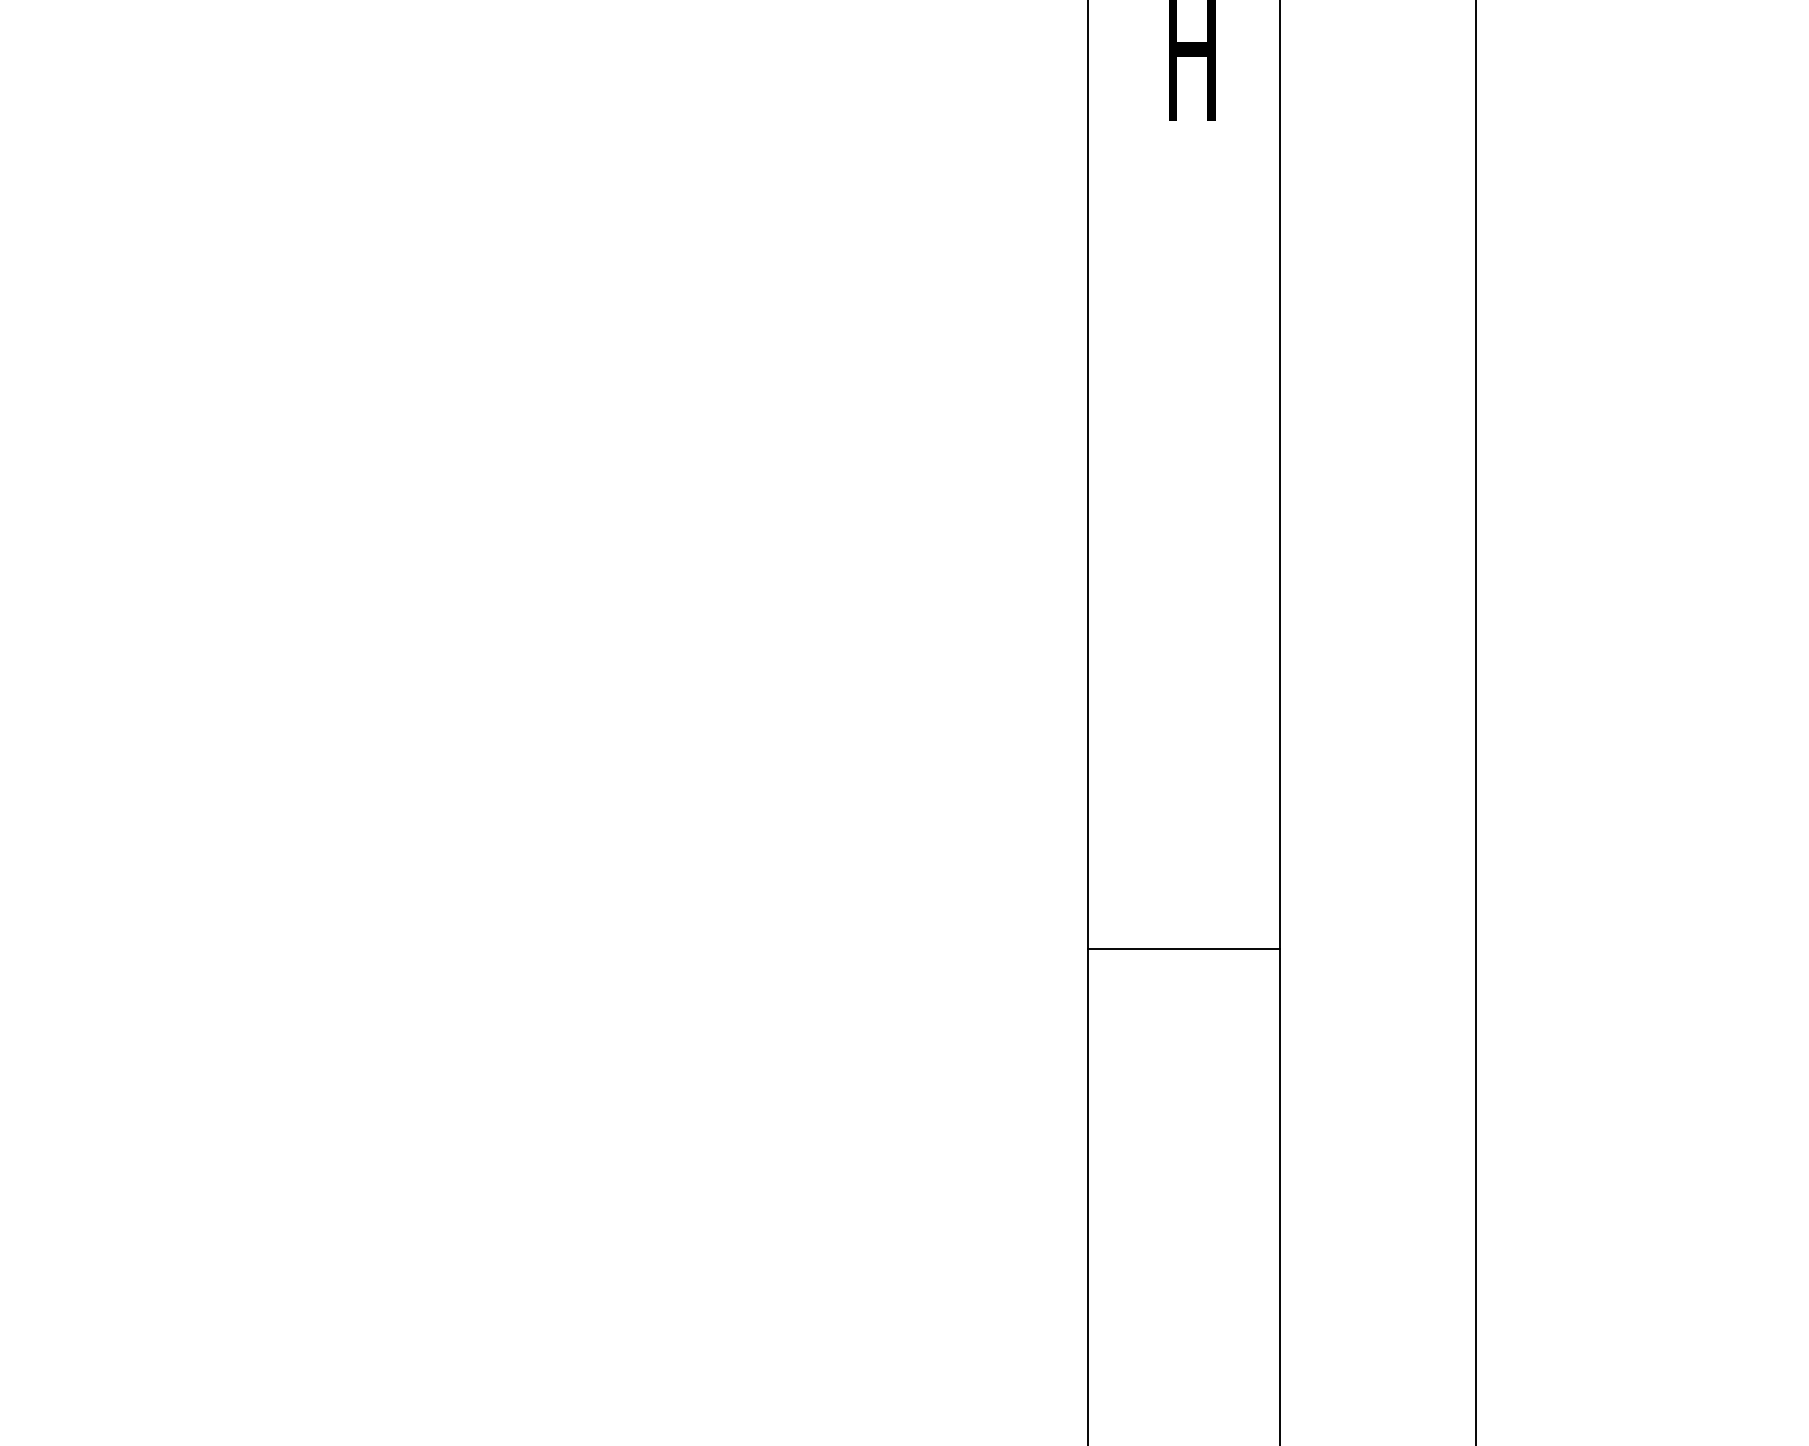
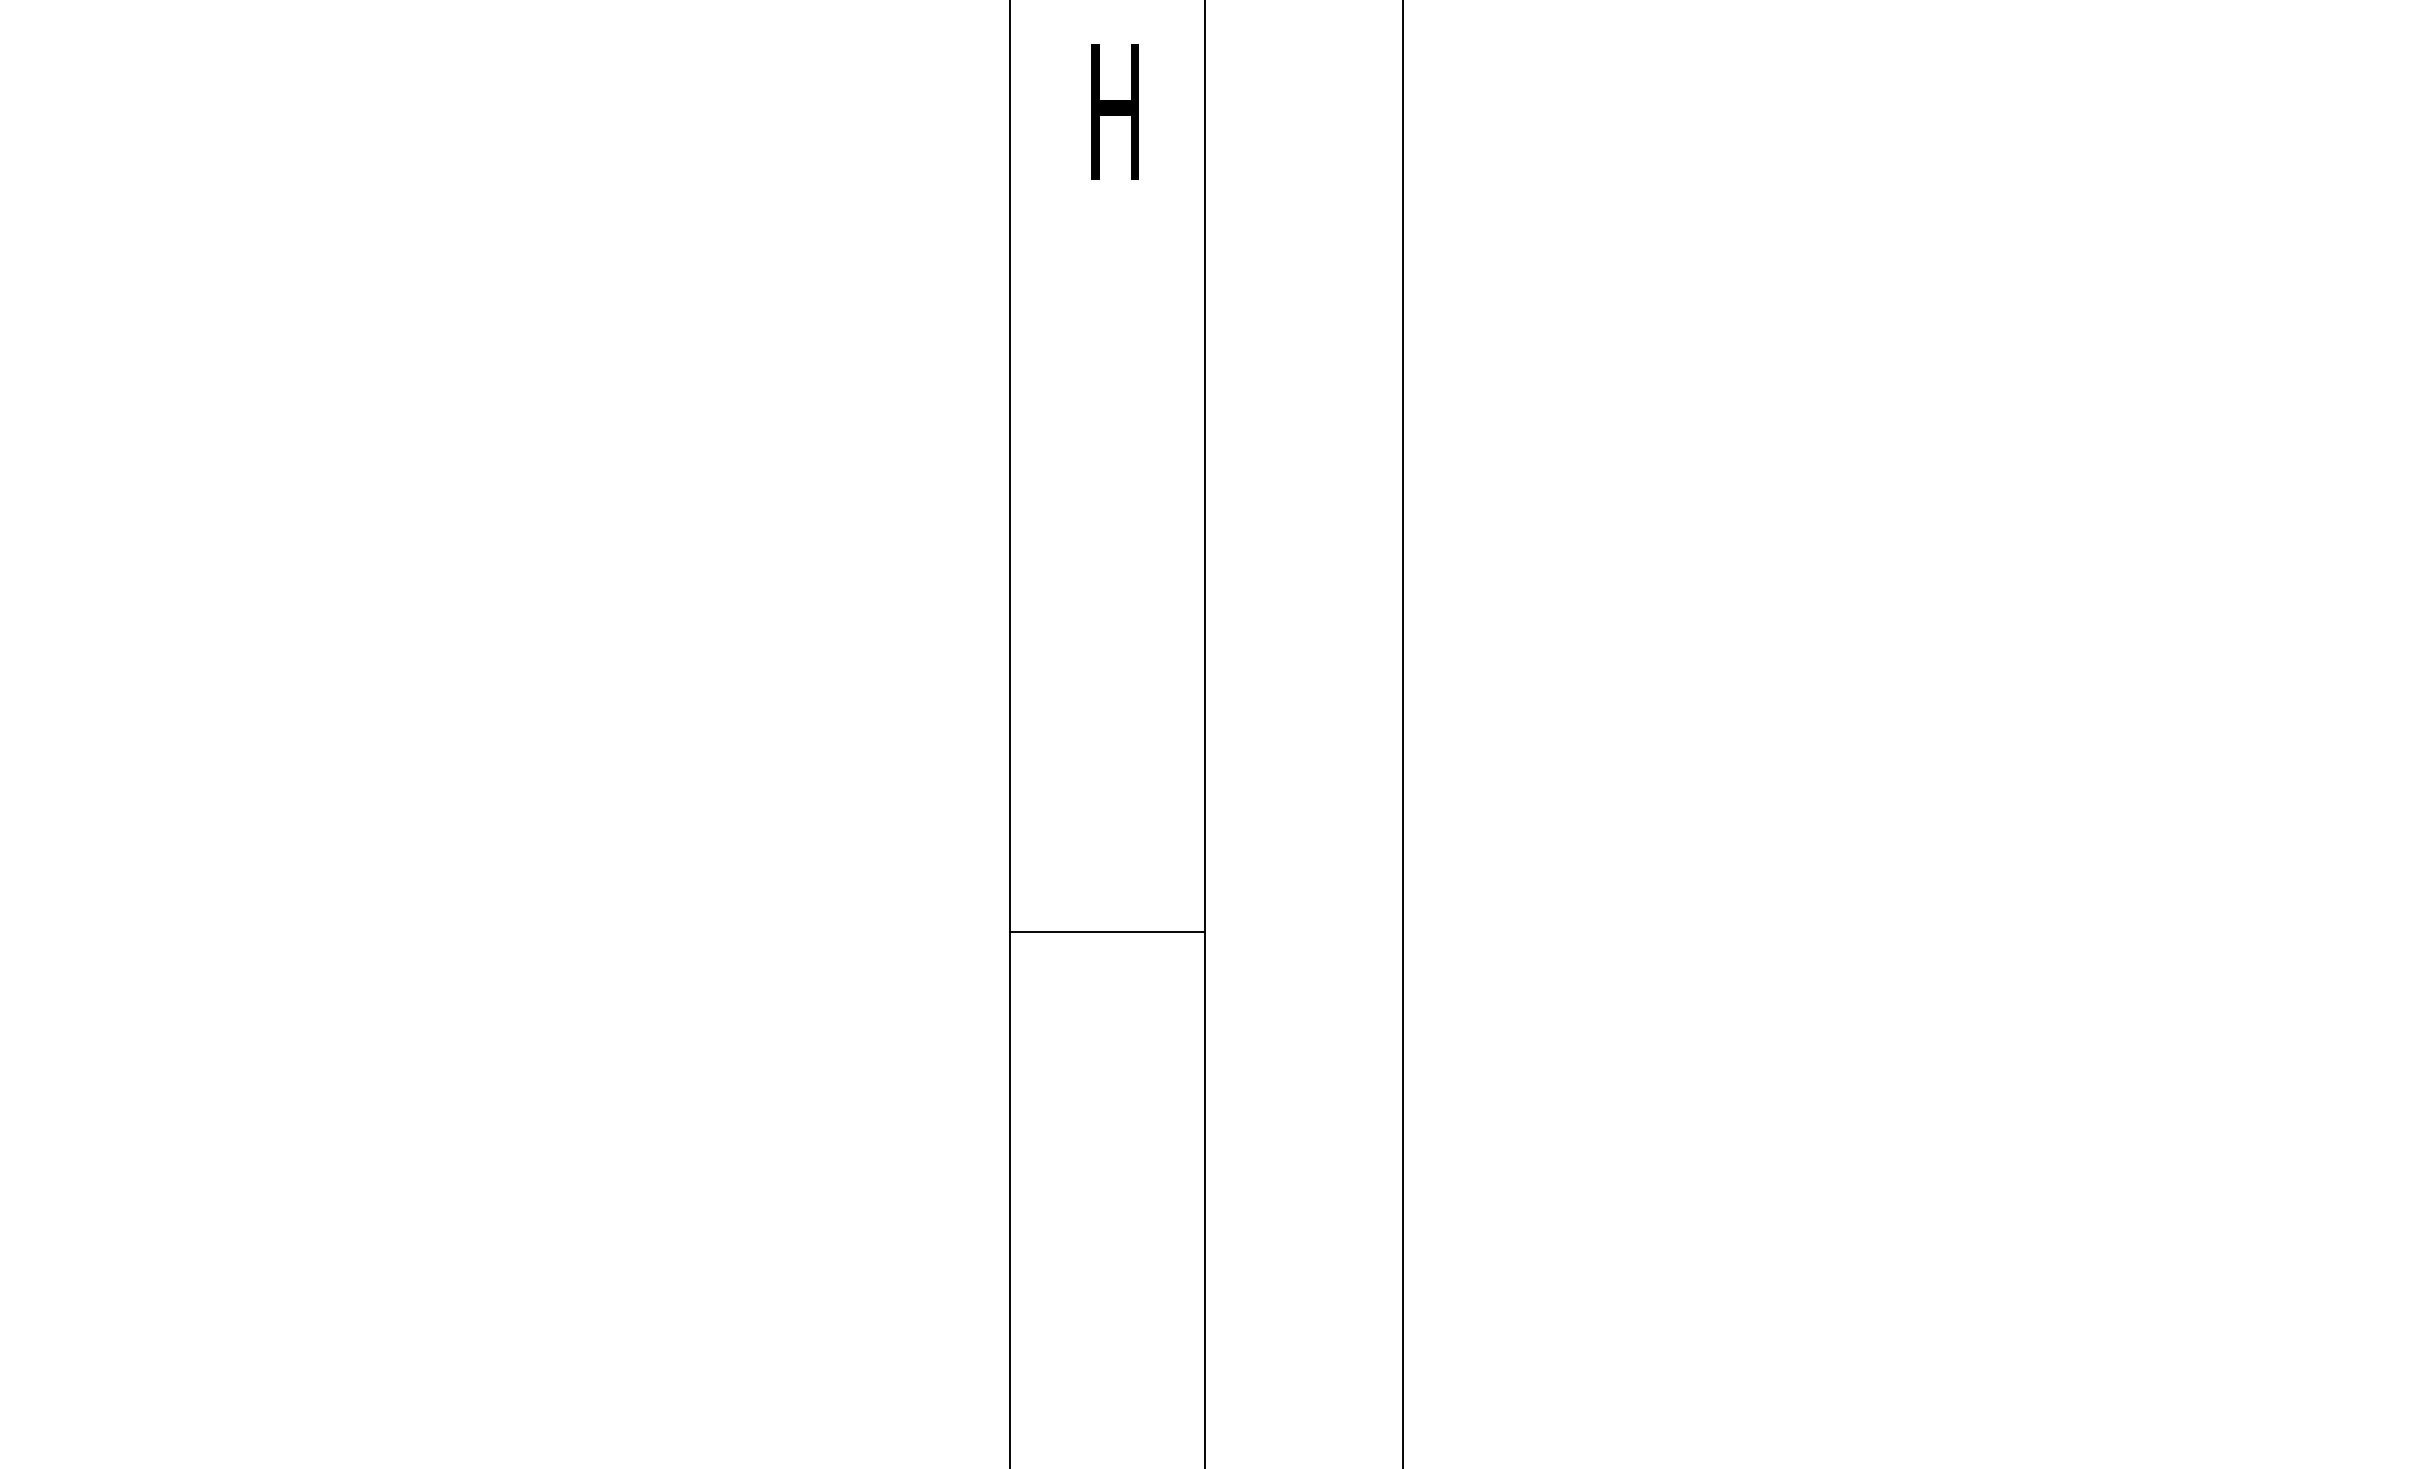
line: (1184, 949) -> (1107, 932), moved

